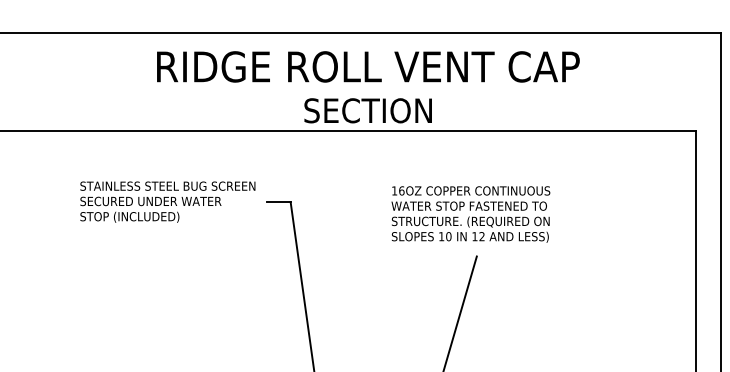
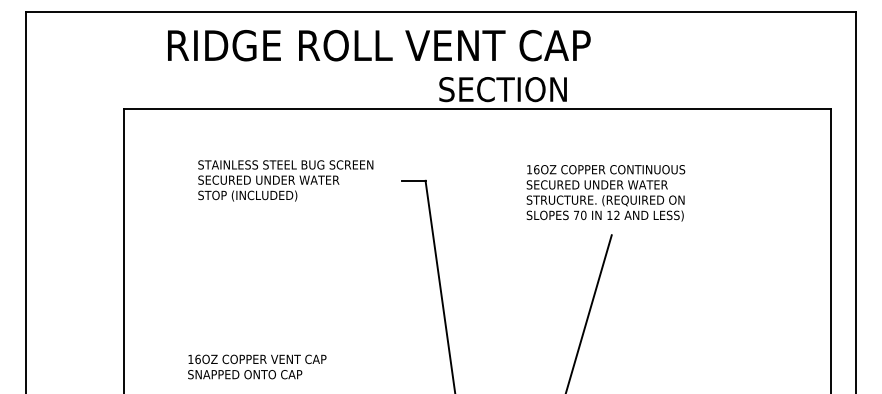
text: (368, 66) -> (379, 45), moved
text: (167, 201) -> (285, 180), moved
text: (468, 205) -> (603, 184), WATER STOP FASTENED TO -> SECURED UNDER WATER
text: (441, 235) -> (576, 214), 10 -> 70

